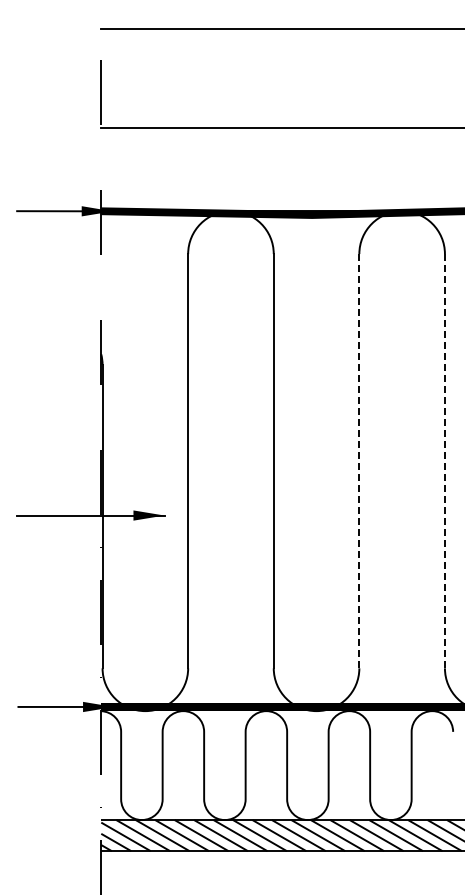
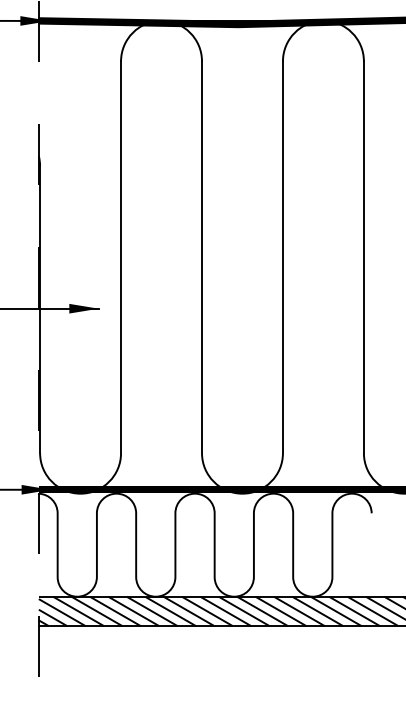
line: (444, 460) -> (363, 256), dashed -> solid
line: (359, 461) -> (283, 257), dashed -> solid

